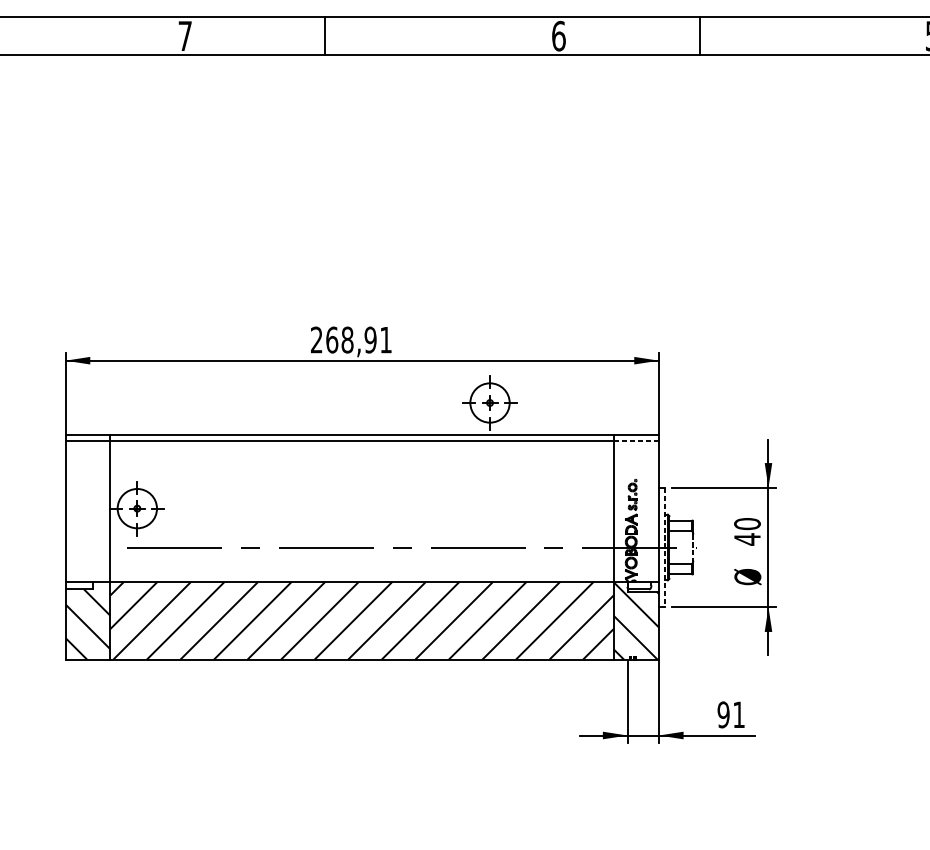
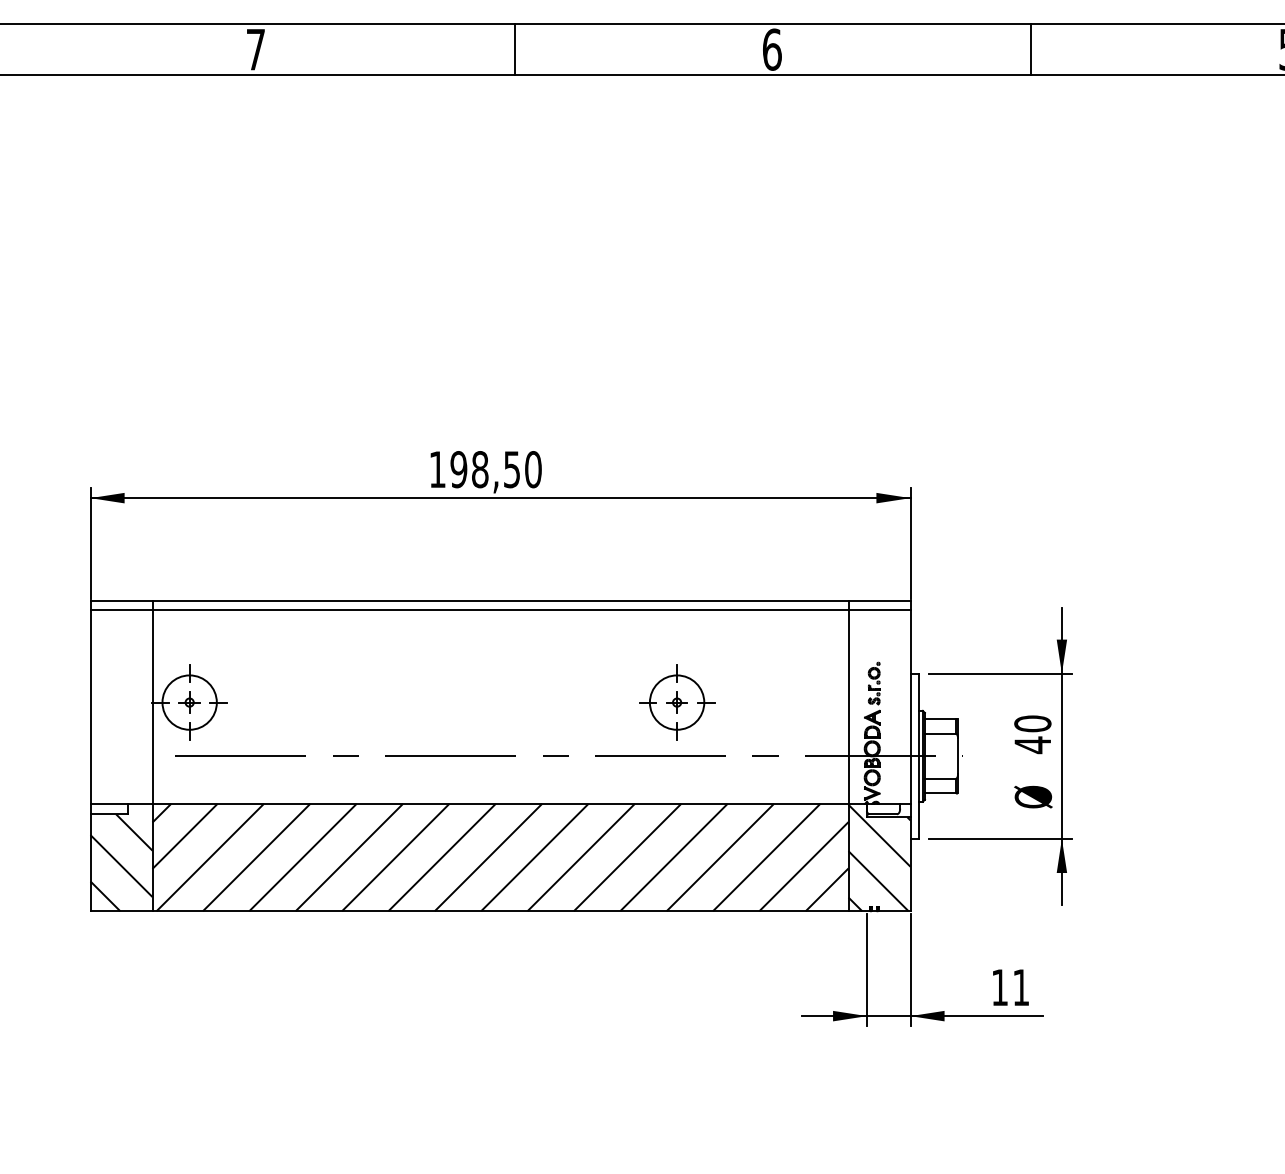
line: (325, 36) -> (514, 49), moved
line: (699, 36) -> (1030, 49), moved
text: (351, 339) -> (485, 469), 268,91 -> 198,50
part: (490, 402) -> (677, 702), moved
line: (636, 441) -> (879, 609), dashed -> solid
line: (664, 547) -> (918, 756), dashed -> solid
line: (692, 547) -> (957, 756), dashed -> solid
text: (723, 714) -> (999, 987), 91 -> 11

